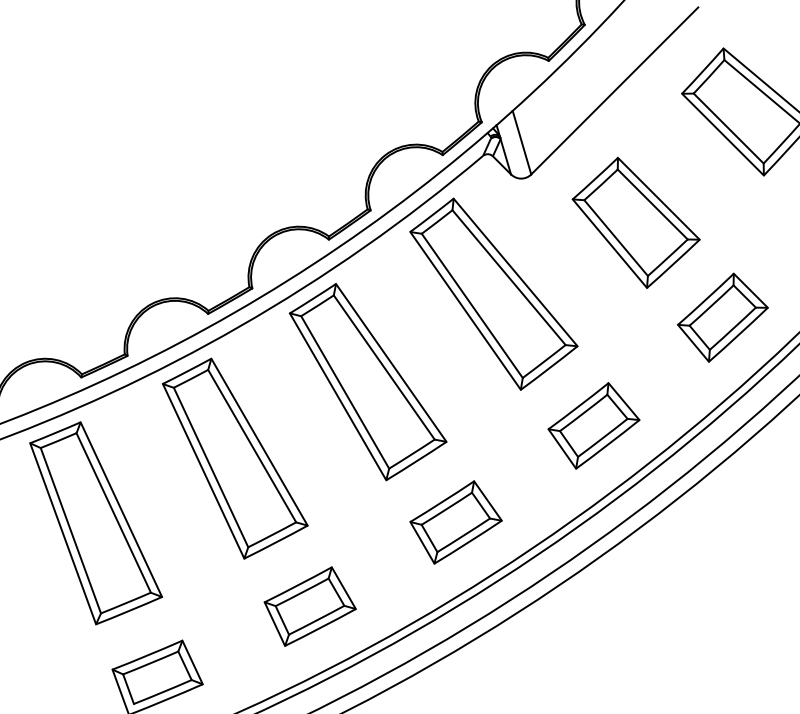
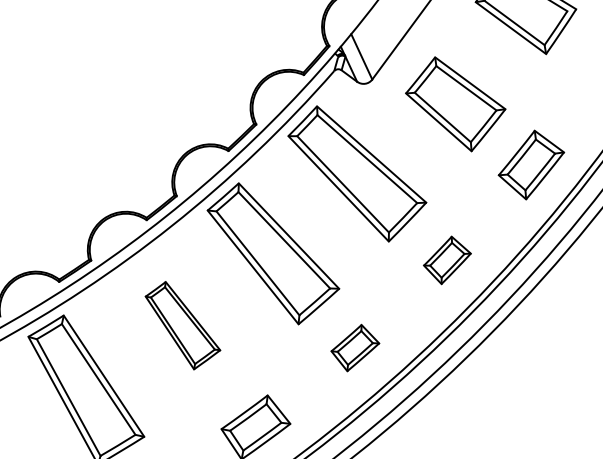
part: (593, 425) -> (447, 259), size x0.7
part: (234, 458) -> (182, 325), size x0.6
part: (455, 522) -> (355, 348), size x0.7

